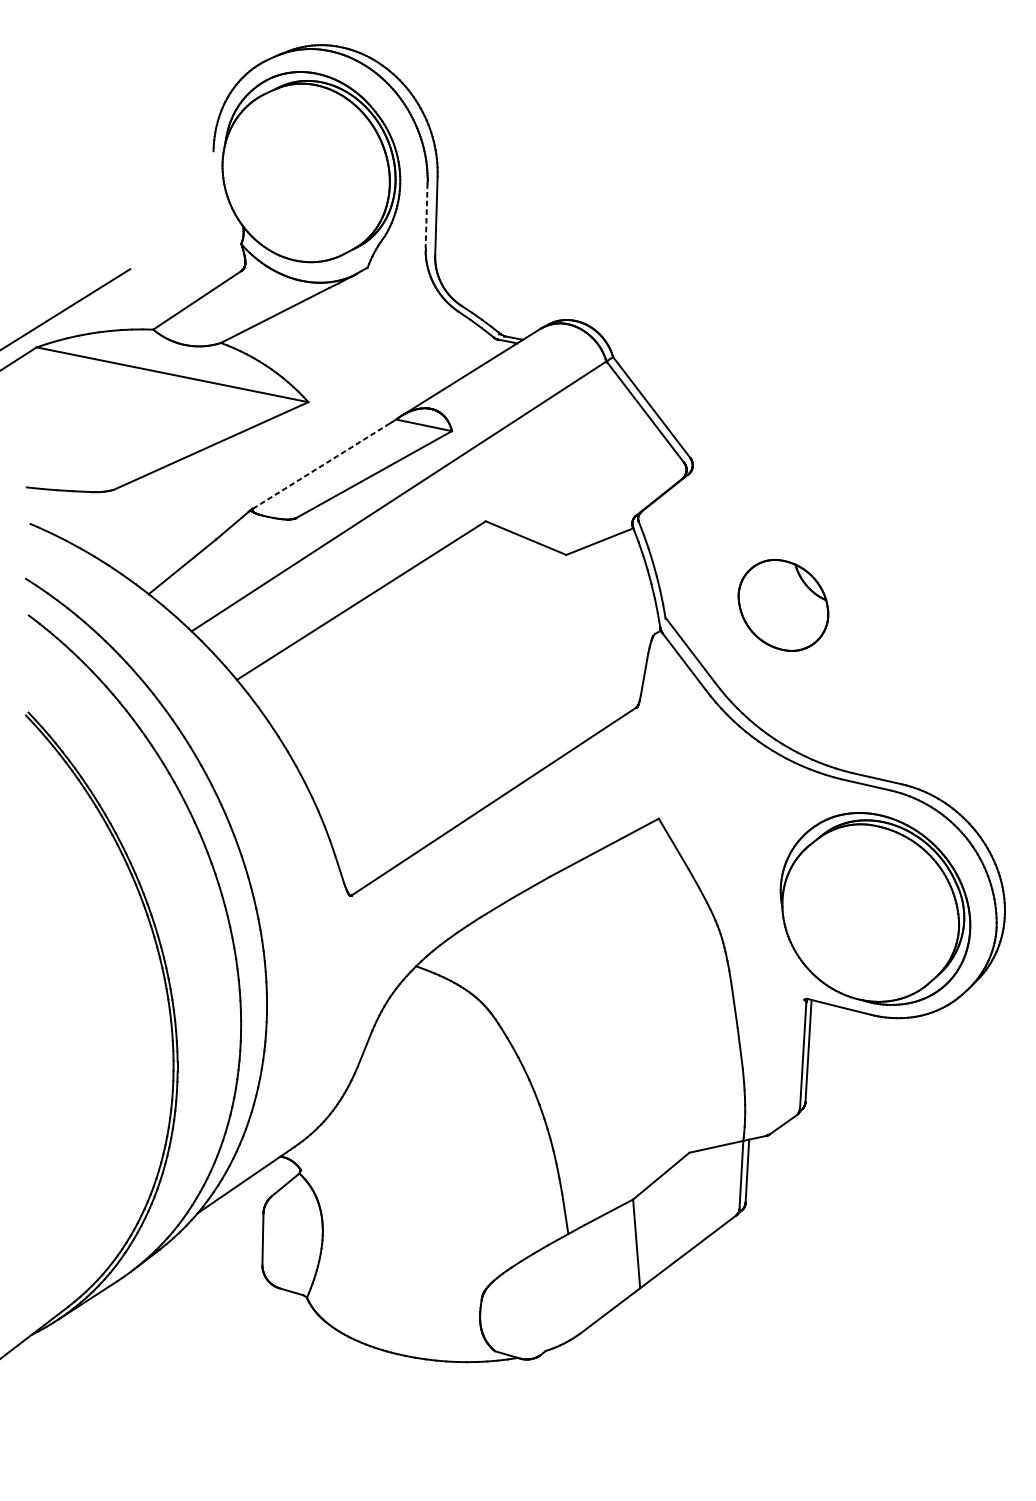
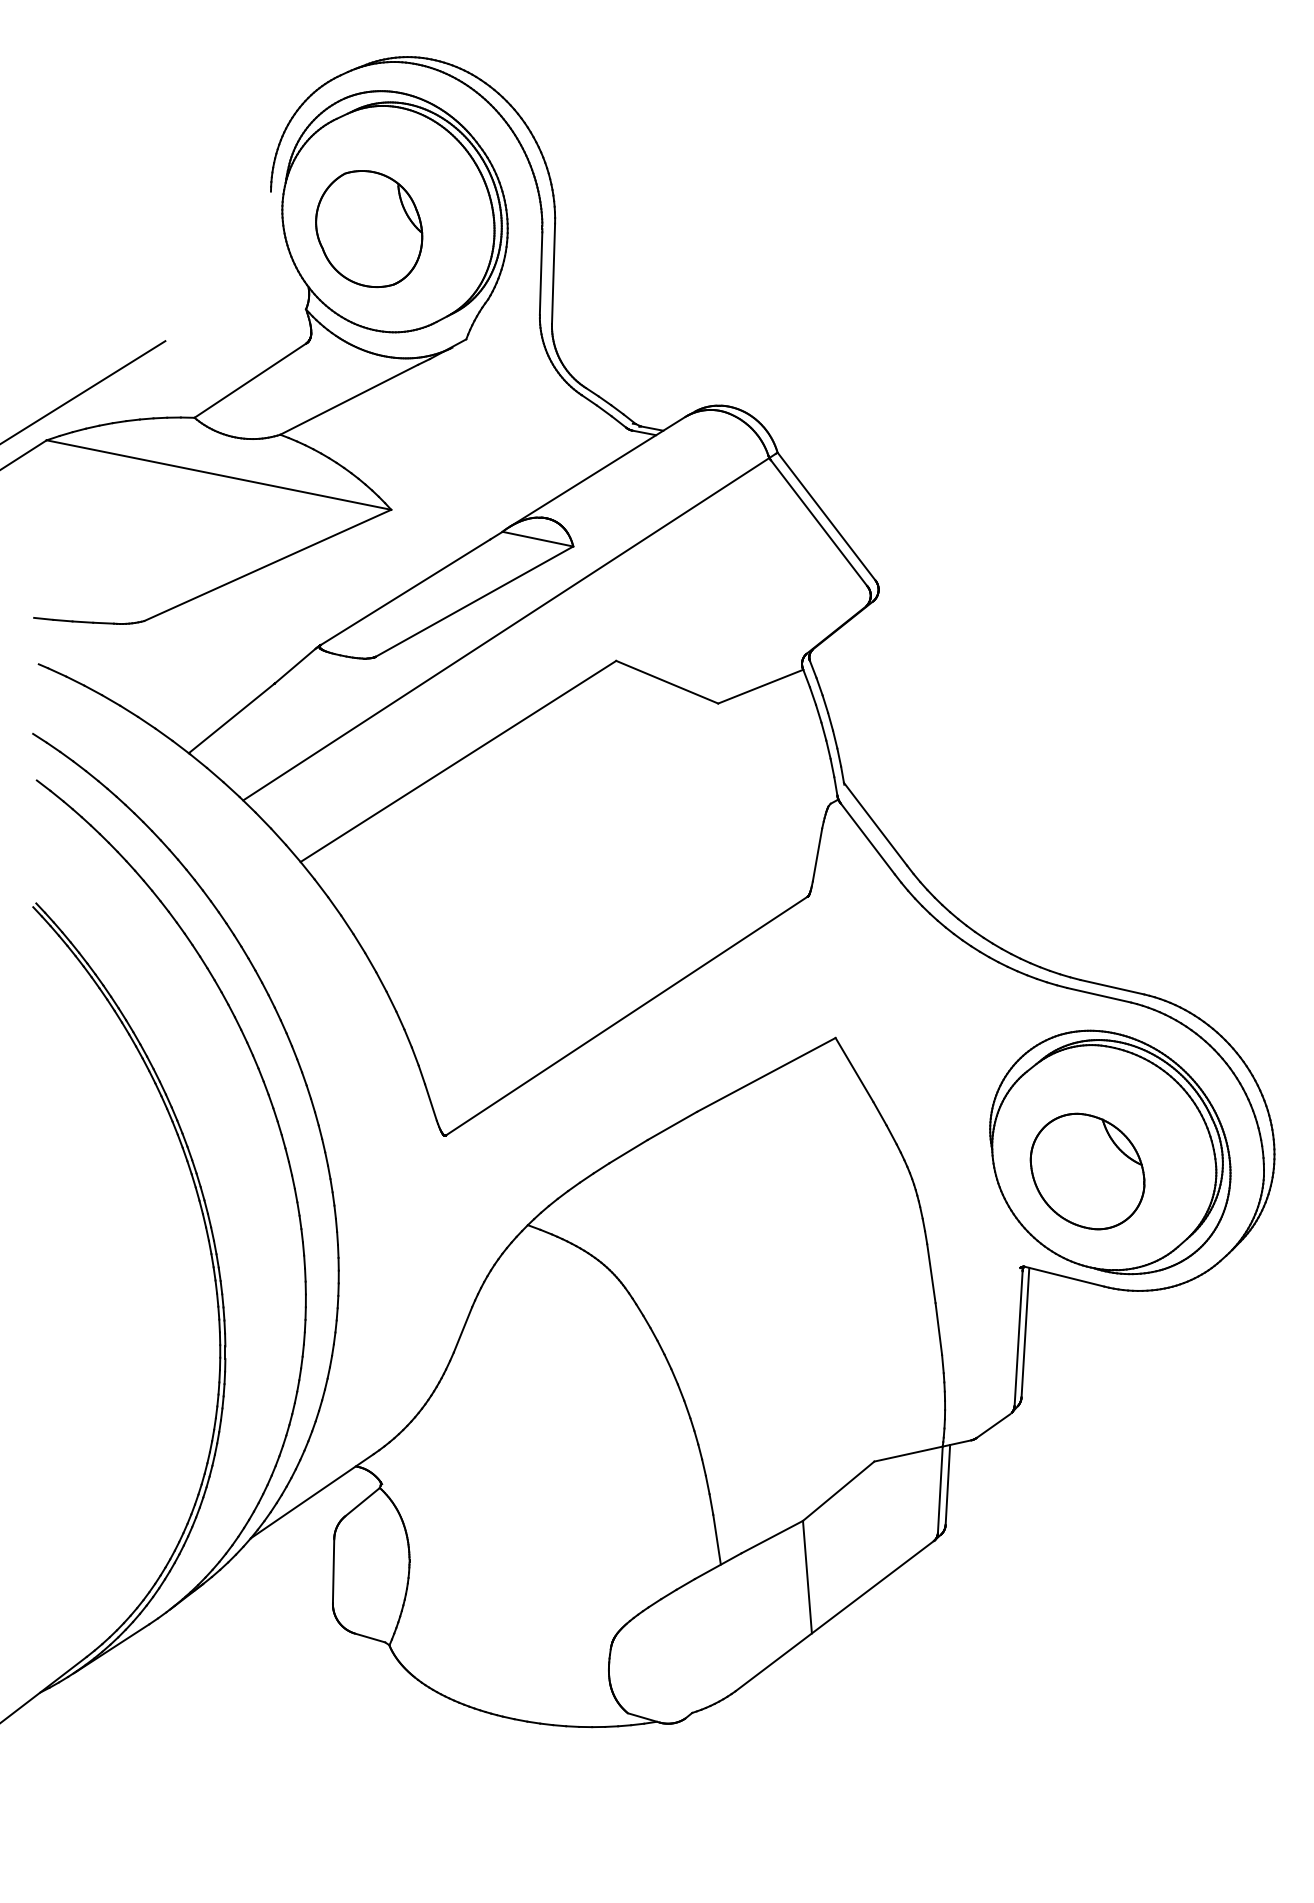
part: (291, 181) -> (369, 229), added
line: (426, 216) -> (541, 274), dashed -> solid
line: (319, 467) -> (405, 592), dashed -> solid
part: (783, 605) -> (1087, 1171), moved

